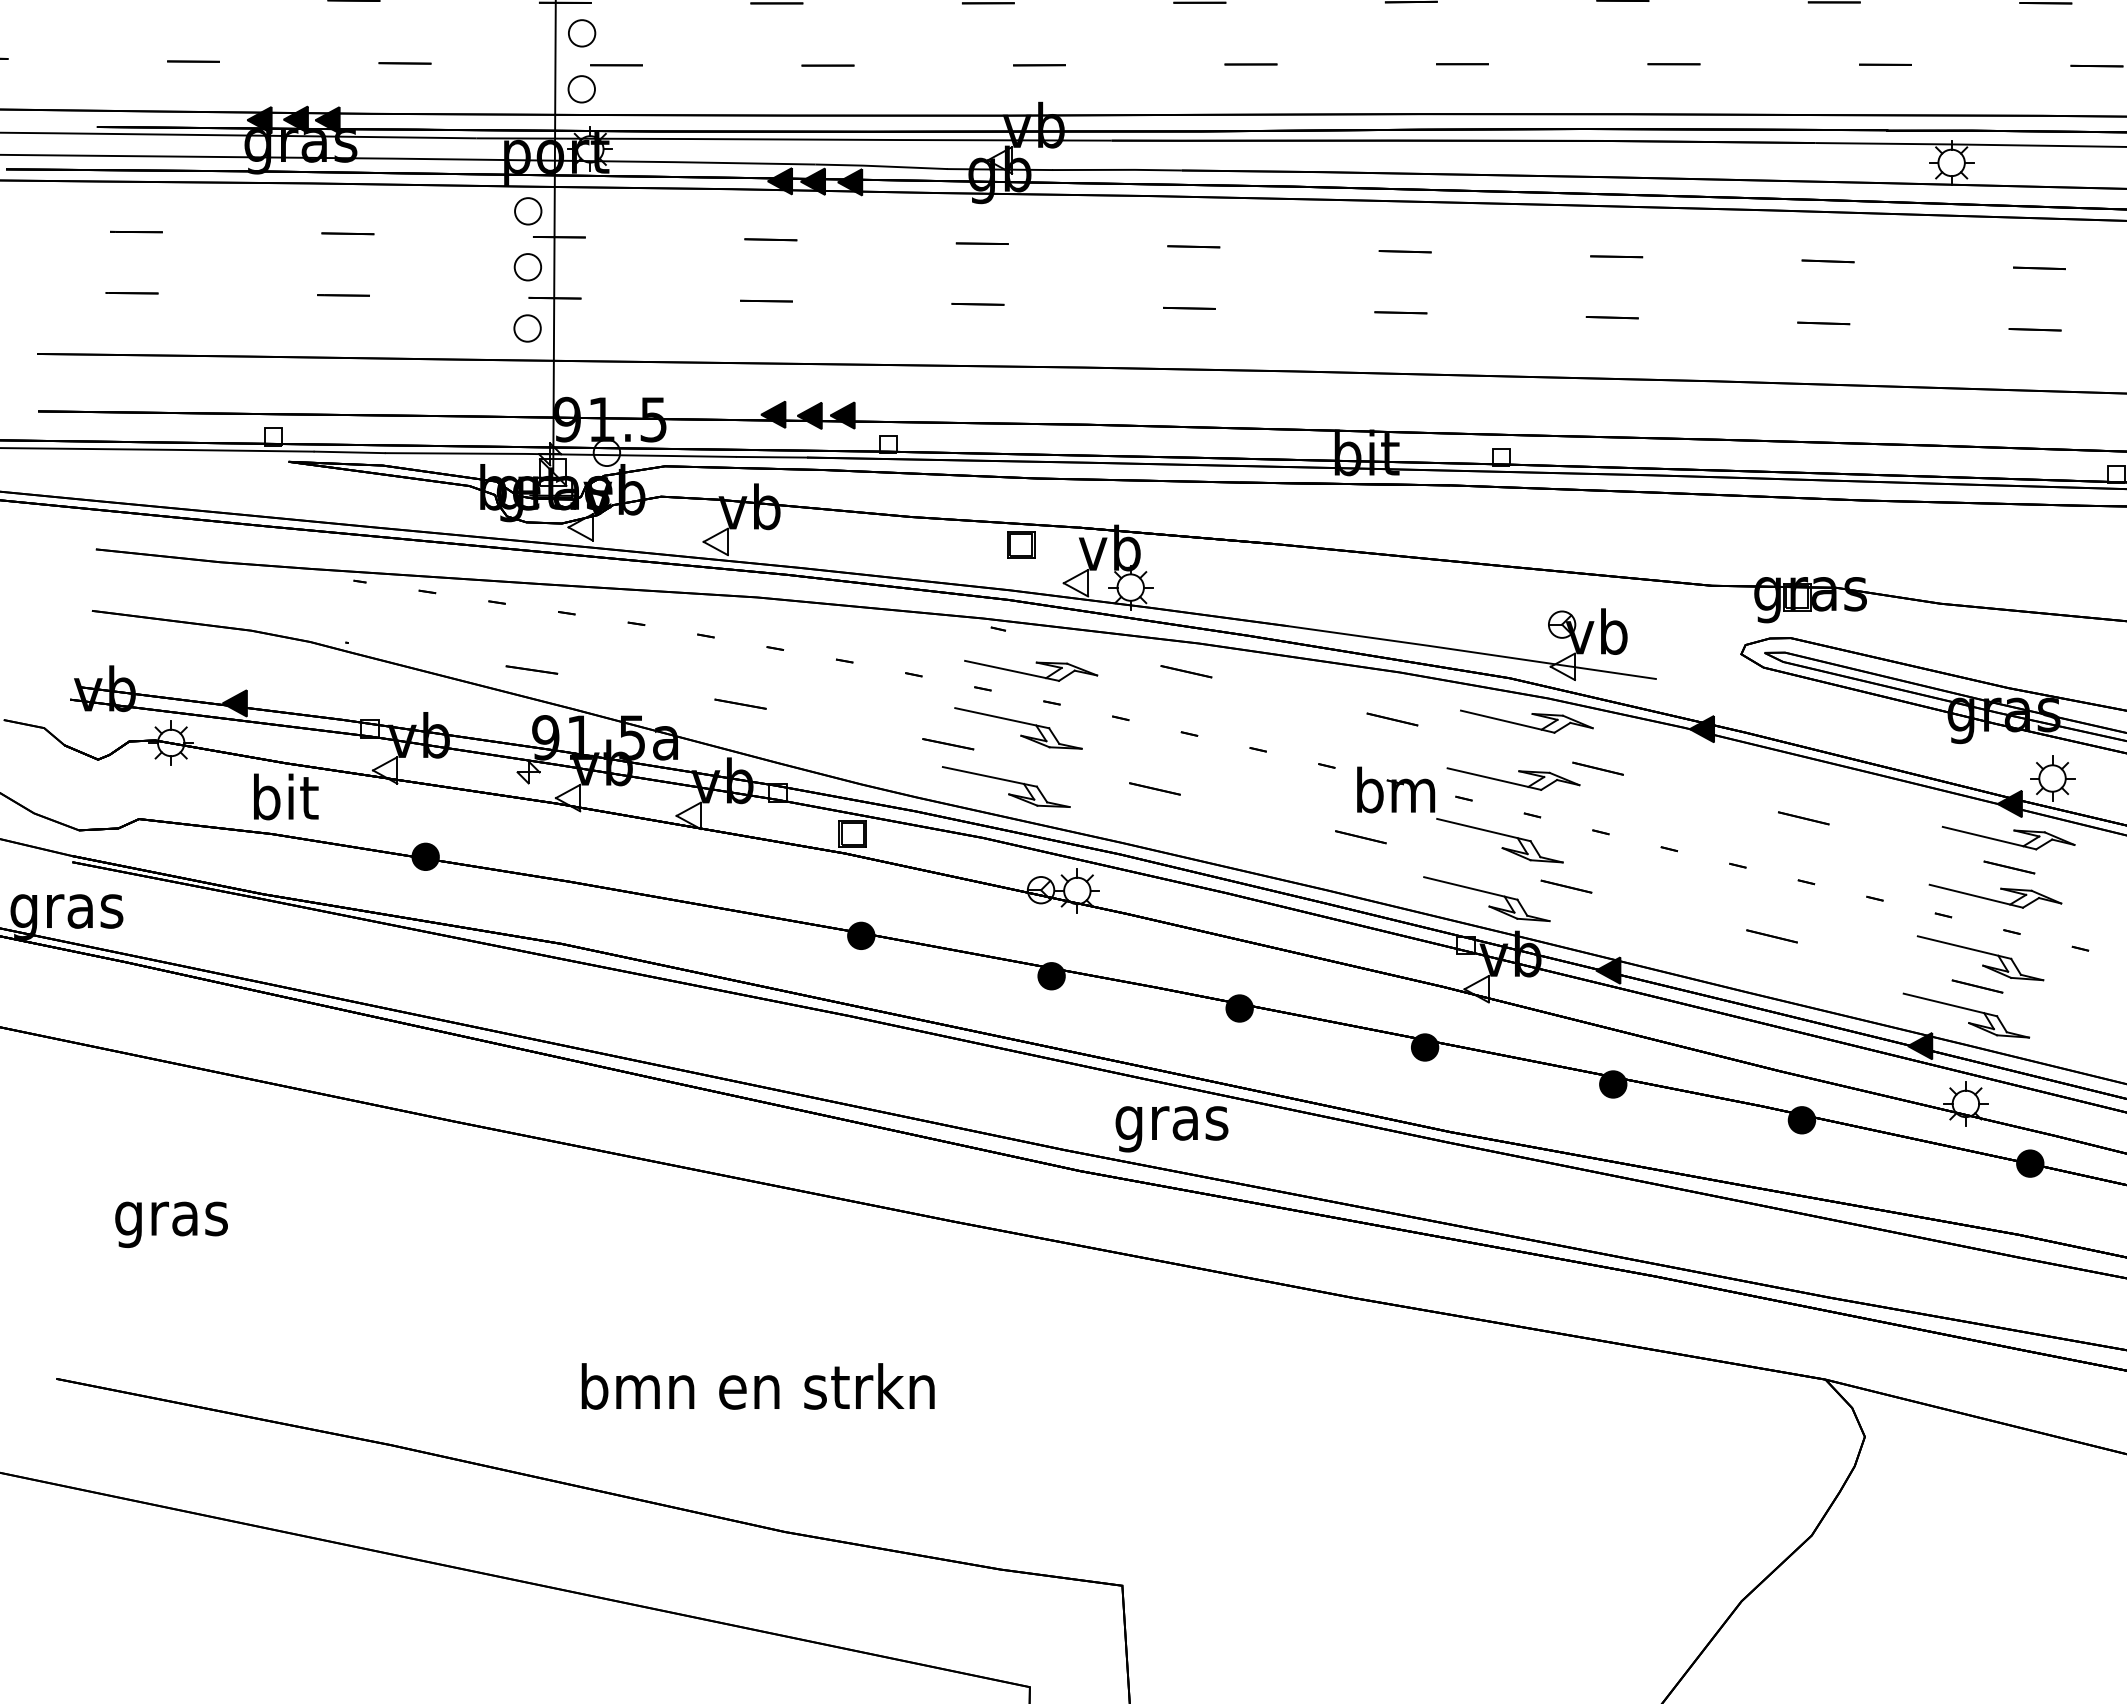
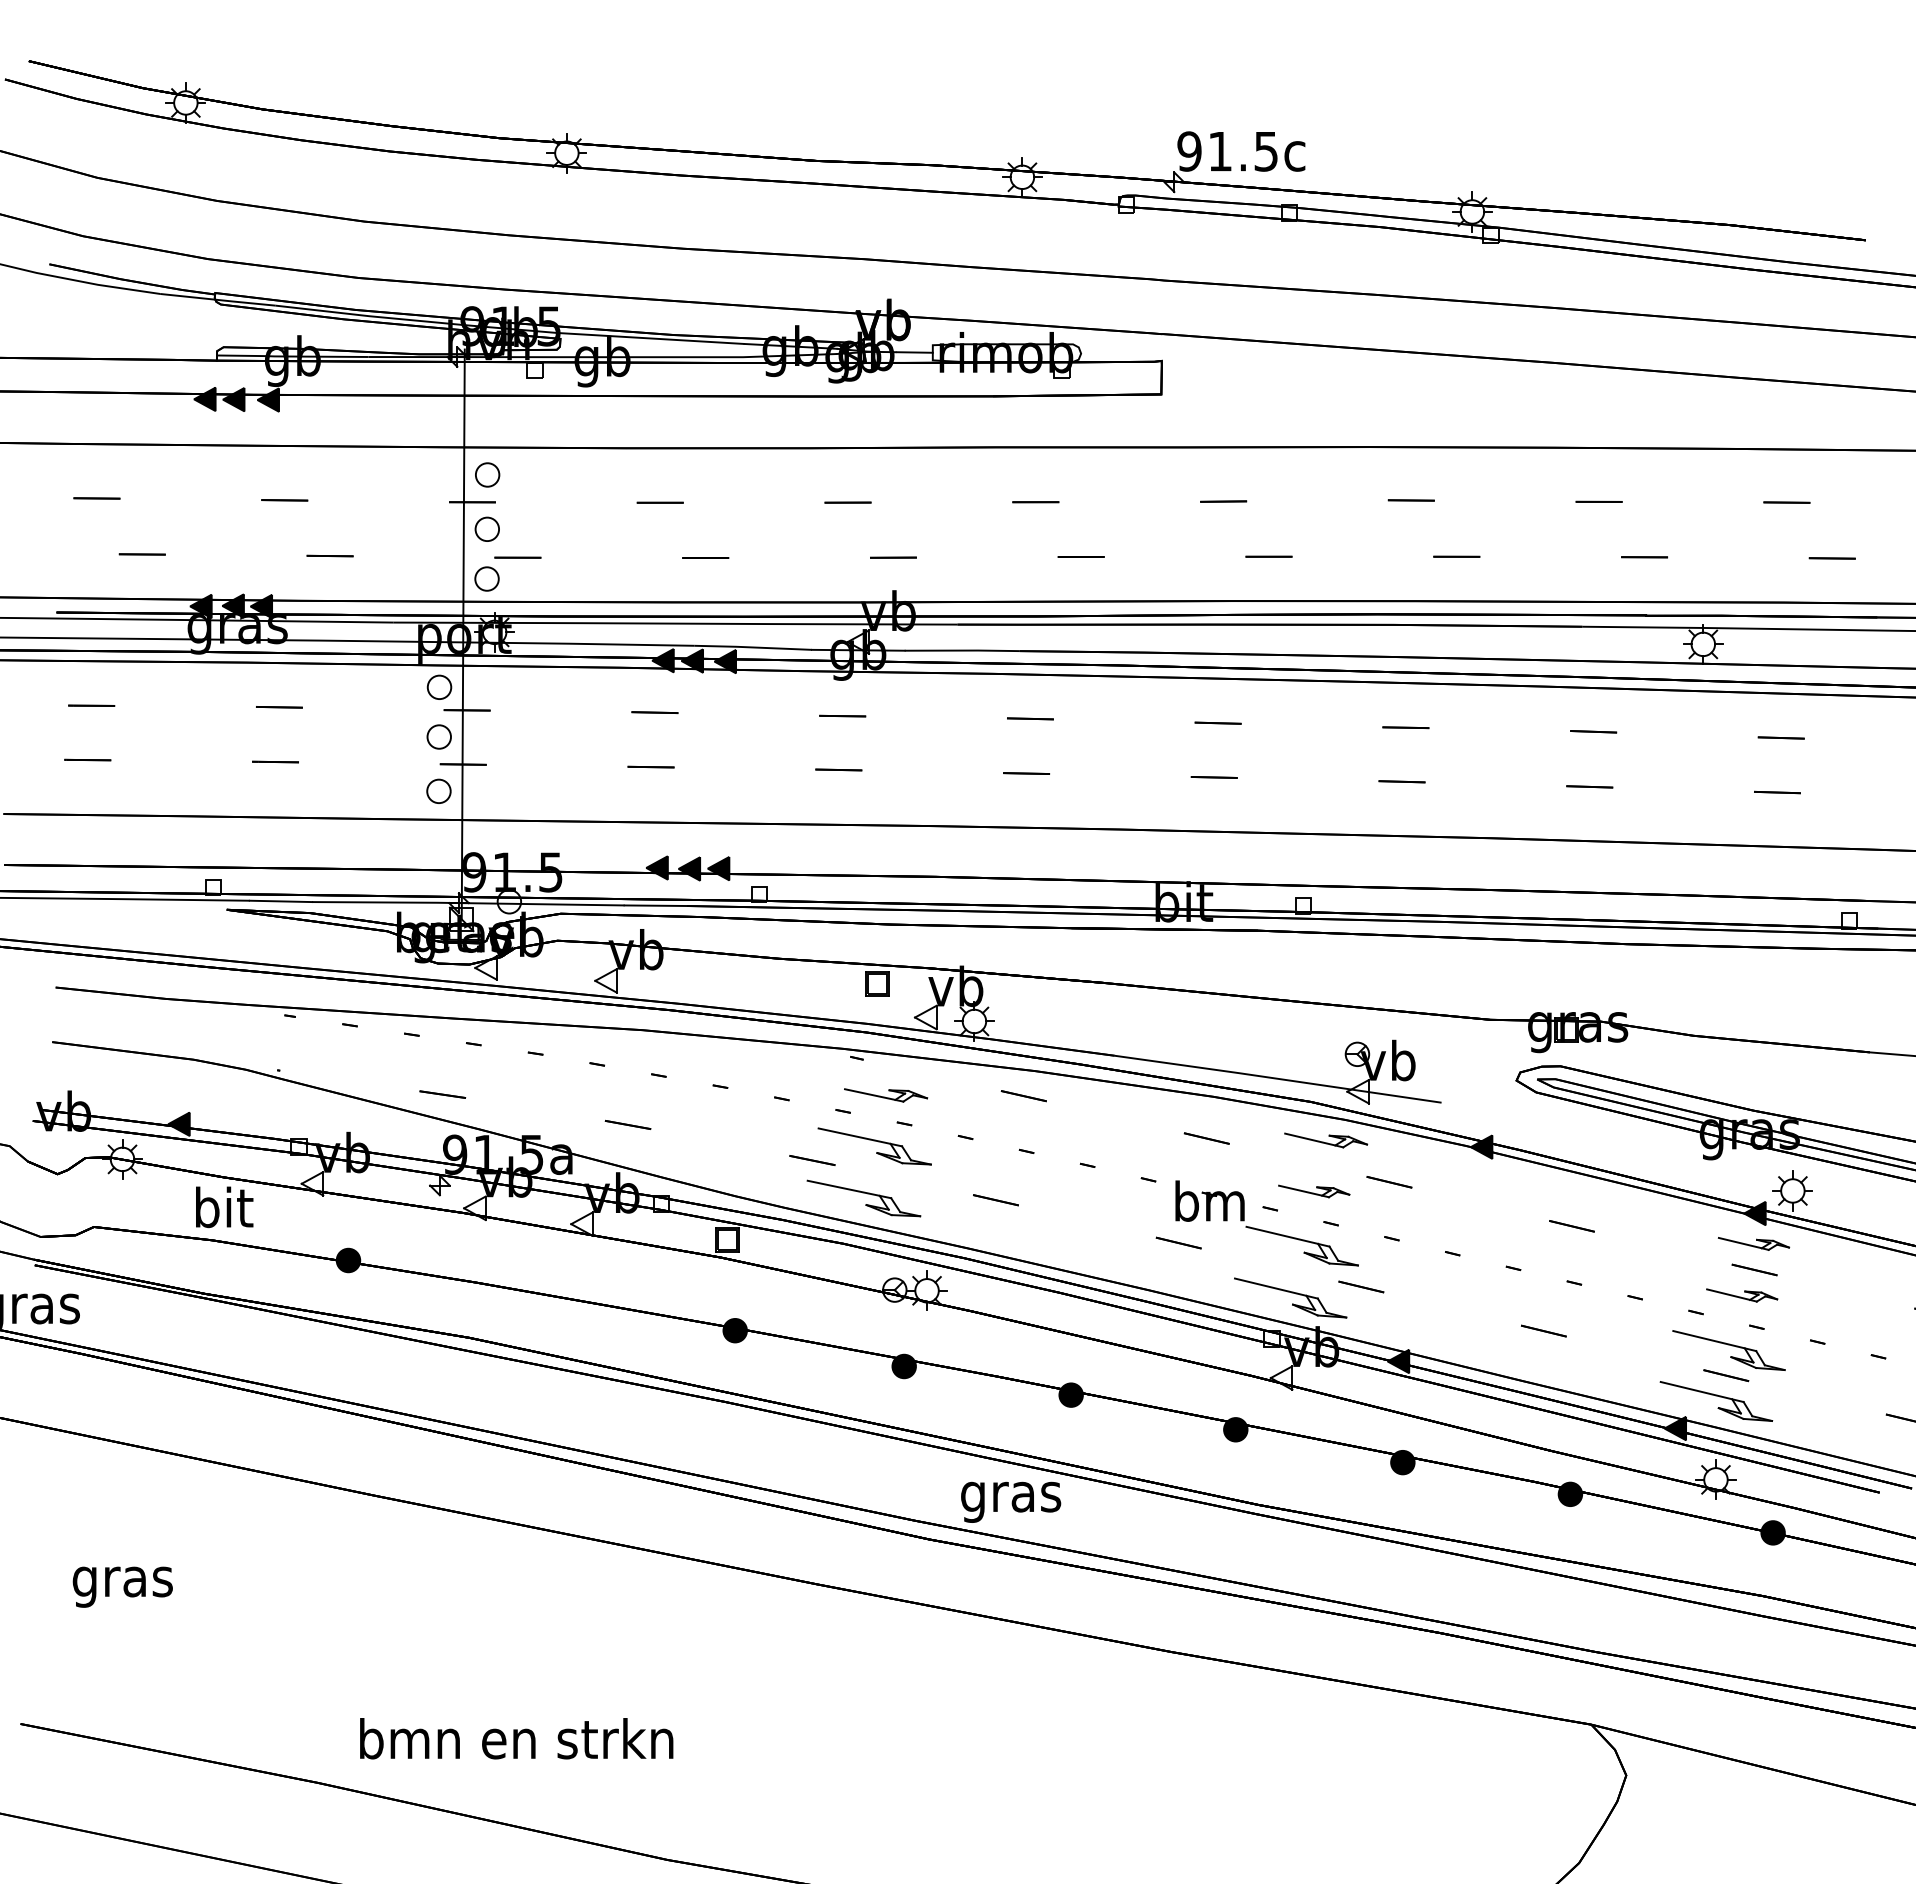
part: (1030, 671) -> (885, 1095), size x0.7
part: (1526, 721) -> (1325, 1140), size x0.7
part: (1512, 779) -> (1313, 1191), size x0.6
part: (2008, 837) -> (1753, 1243), size x0.6
part: (1994, 896) -> (1741, 1295), size x0.6
text: (757, 1386) -> (516, 1738), moved

